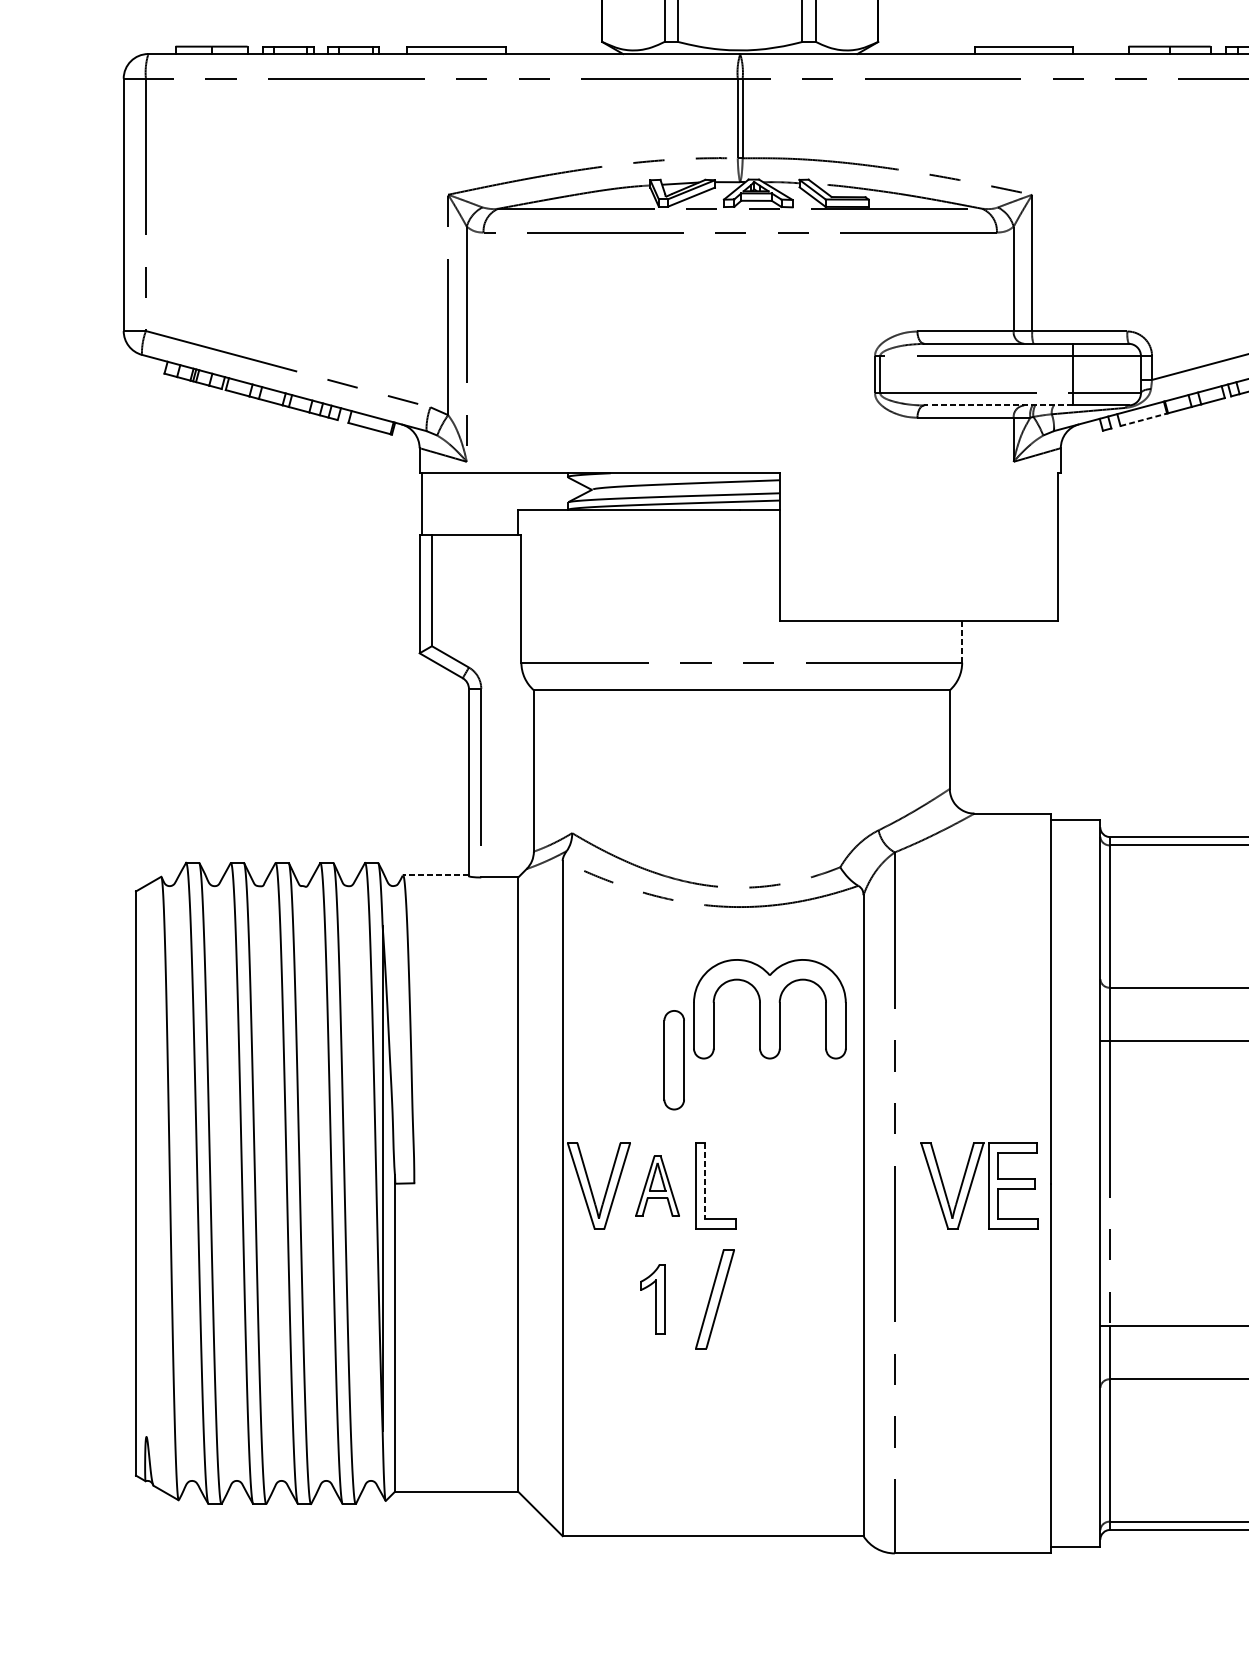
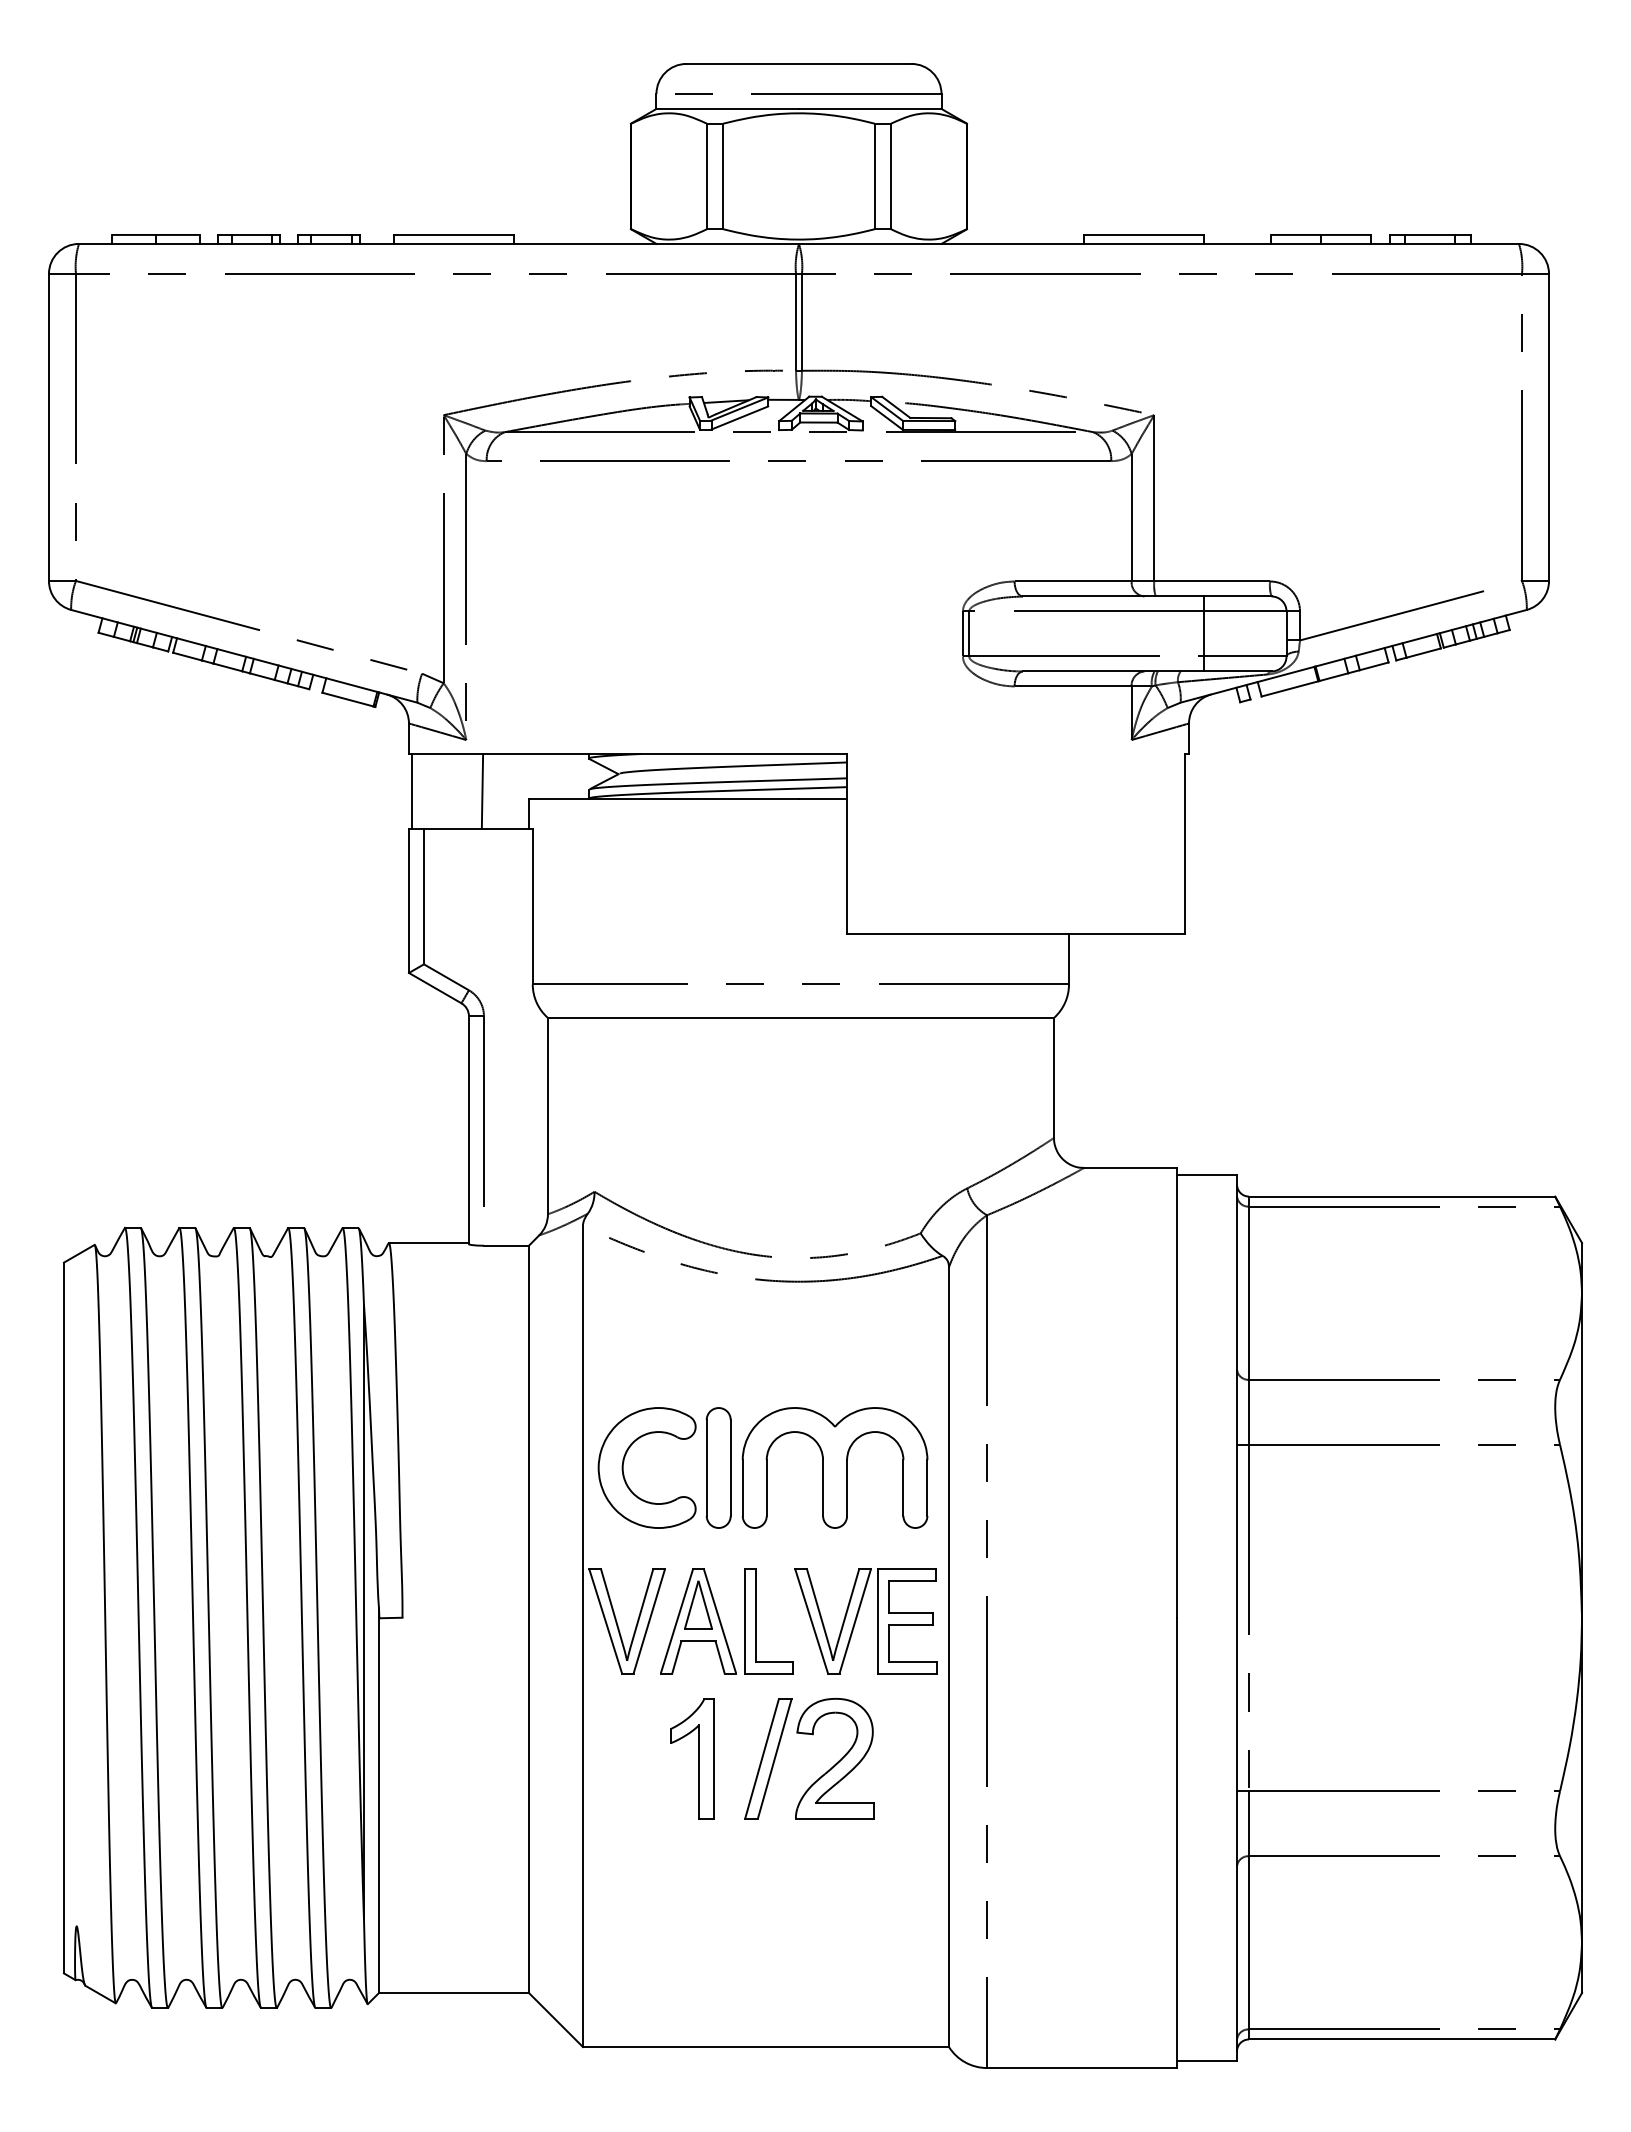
line: (998, 405) -> (1113, 671), dashed -> solid
line: (1144, 419) -> (1290, 688), dashed -> solid
line: (480, 503) -> (482, 790), added
line: (962, 641) -> (1069, 958), dashed -> solid
line: (435, 875) -> (428, 1243), dashed -> solid
part: (769, 1008) -> (834, 1467), moved
part: (596, 1055) -> (624, 1462), added
line: (704, 1181) -> (755, 1615), dashed -> solid
part: (972, 1183) -> (857, 1618), moved
part: (657, 1186) -> (698, 1621), size x1.43
part: (652, 1298) -> (692, 1758), size x1.43
part: (769, 1298) -> (834, 1758), added

